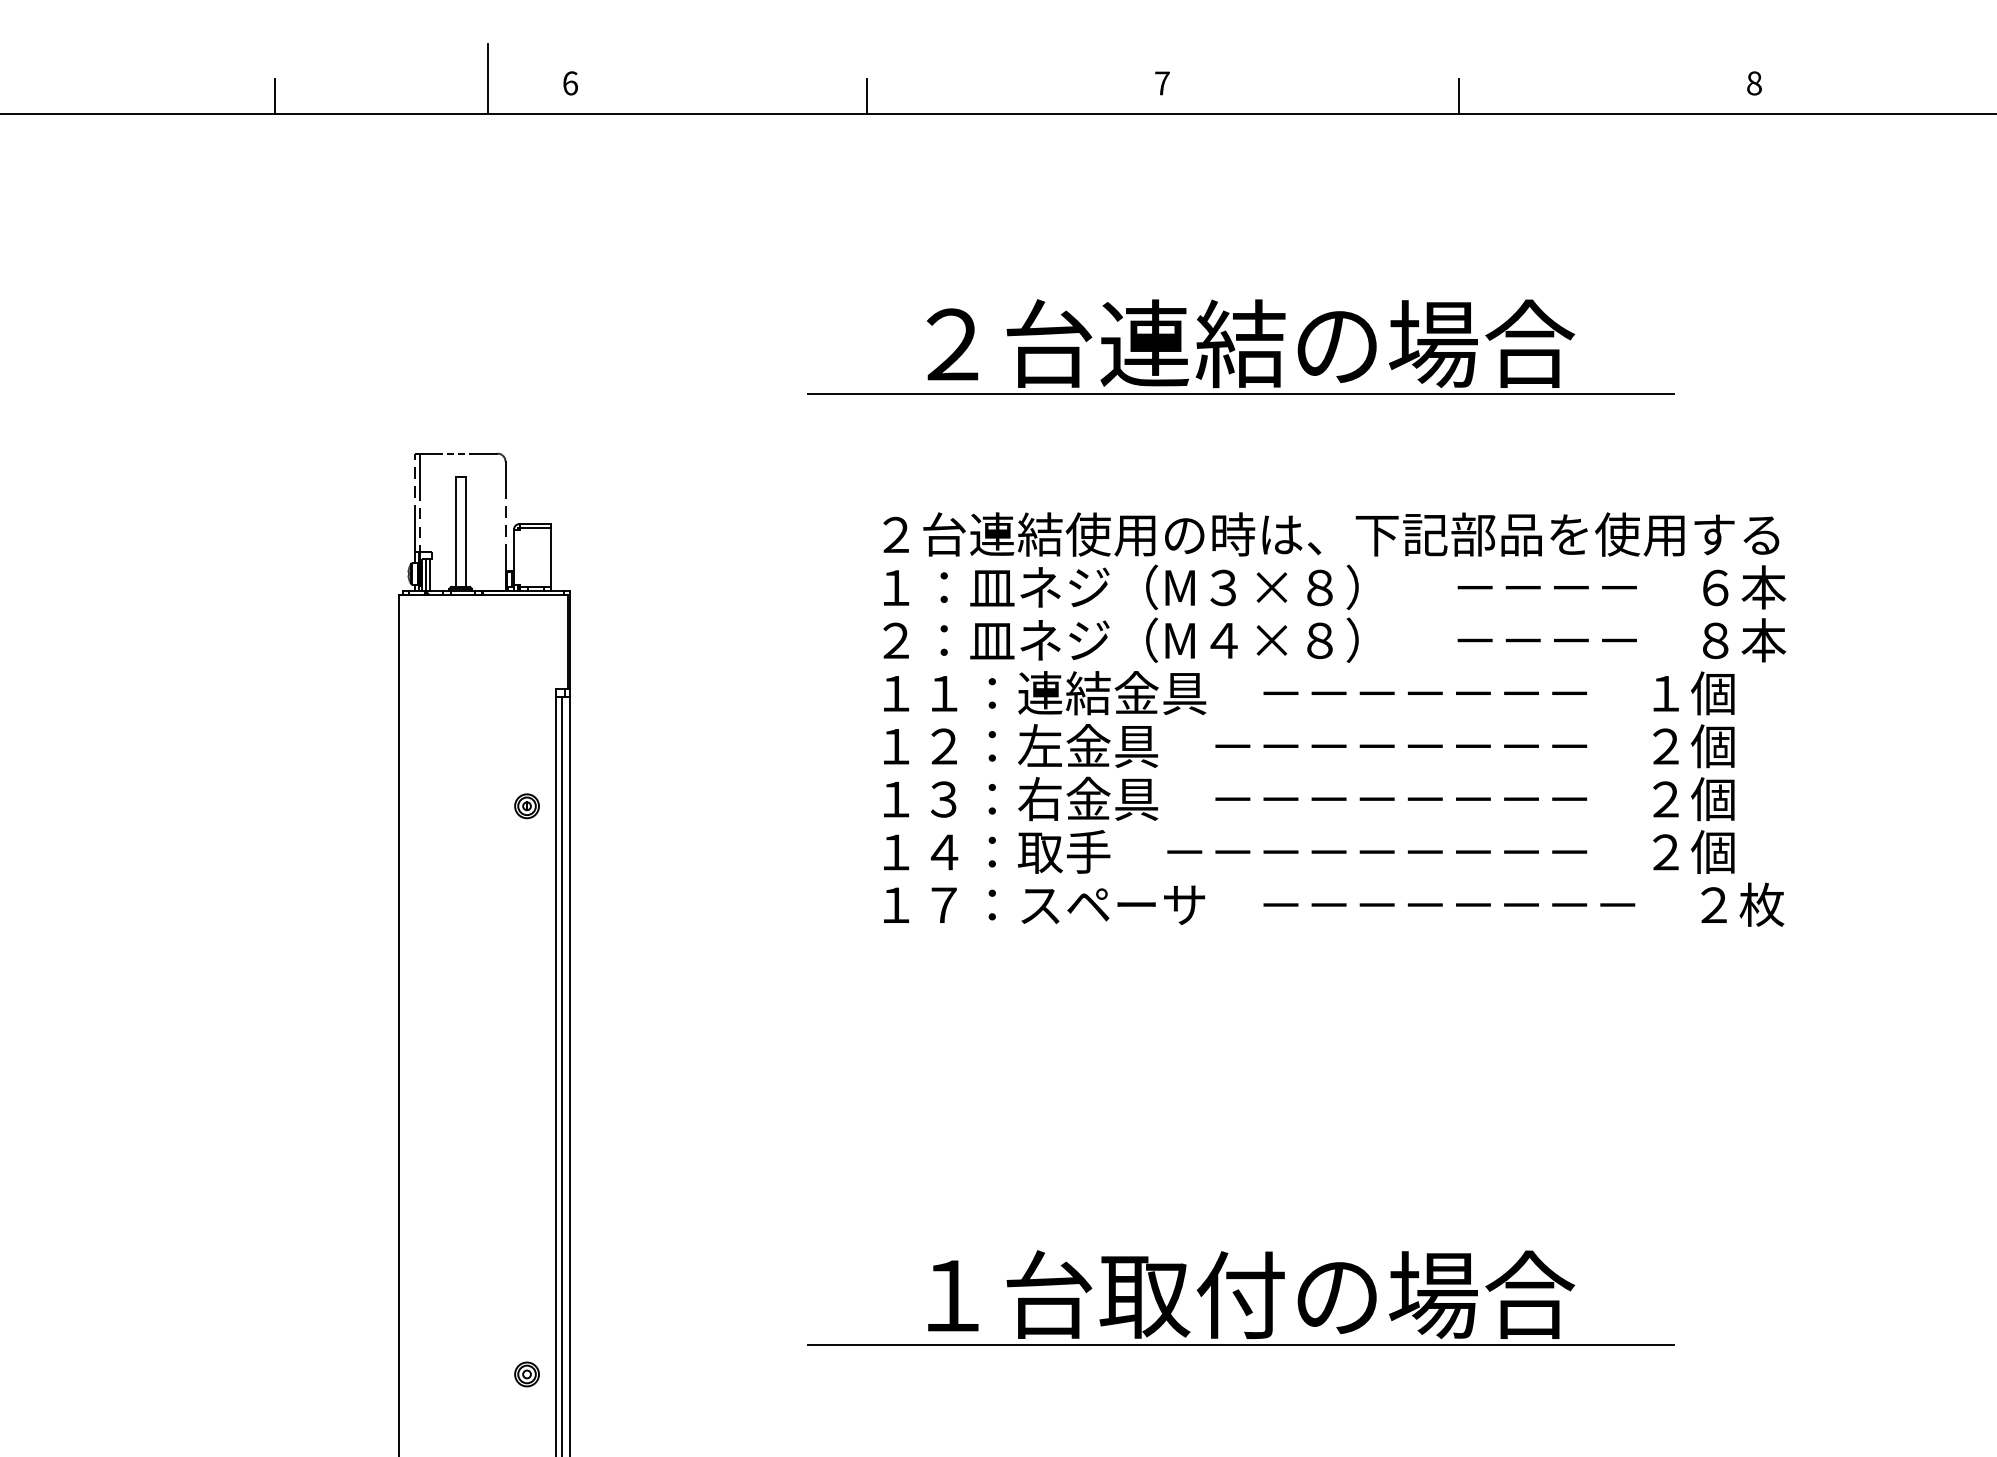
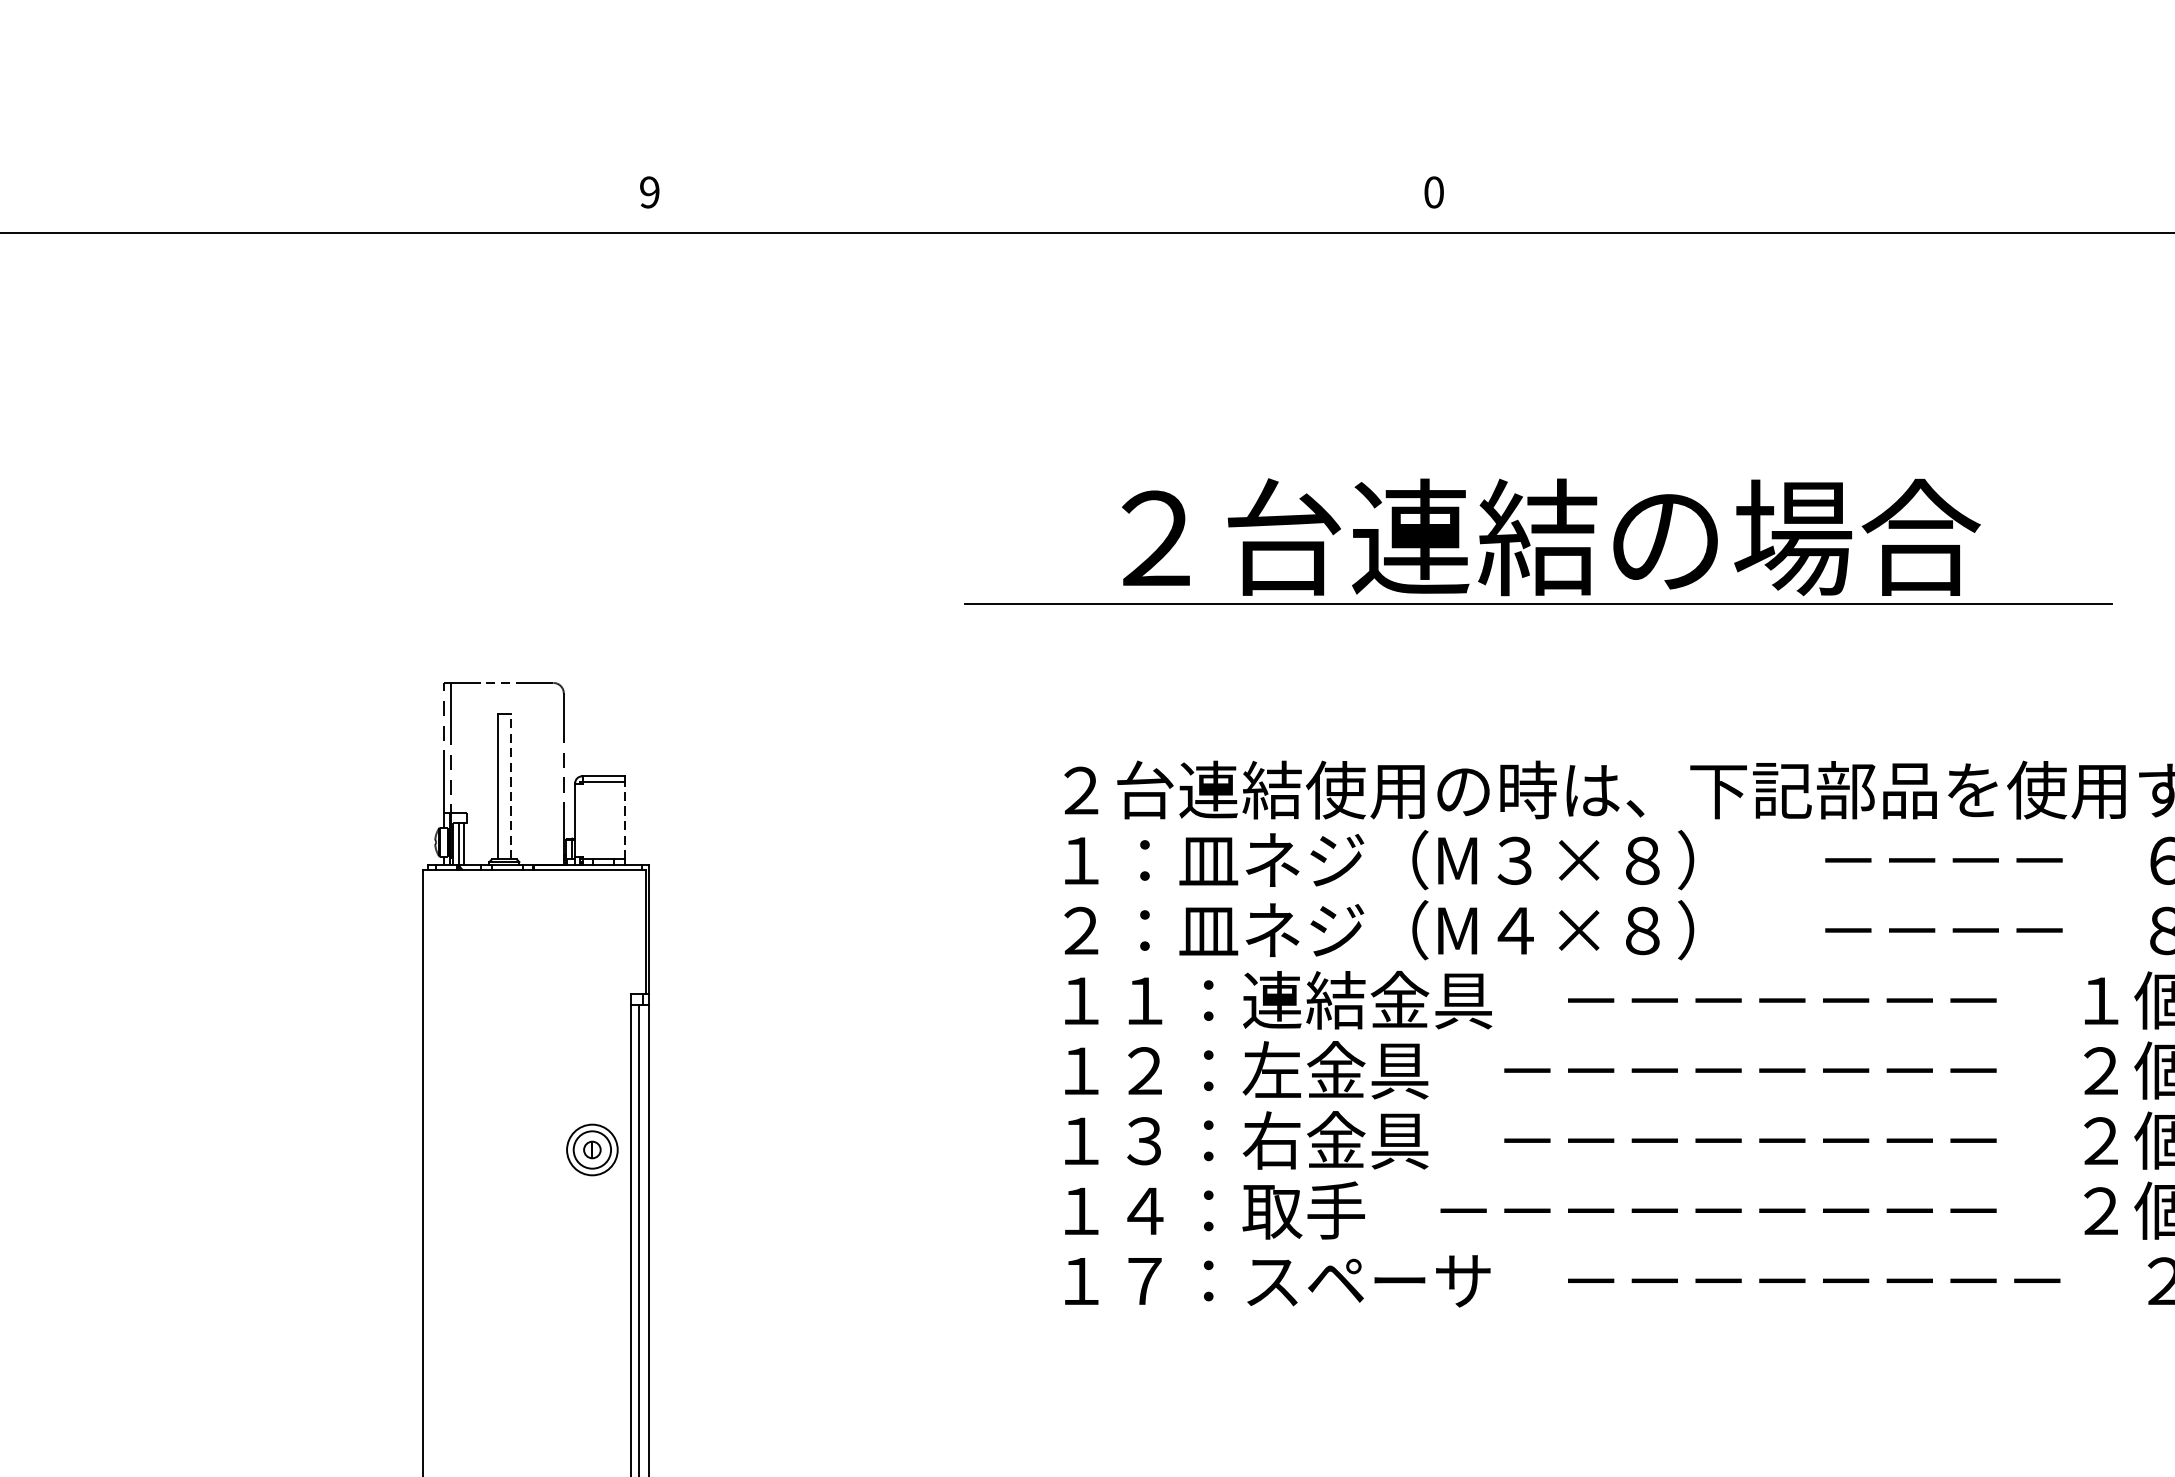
line: (488, 78) -> (541, 185), removed
text: (570, 83) -> (649, 192), 6 -> 9
text: (1162, 83) -> (1434, 192), 7 -> 0
line: (274, 96) -> (257, 209), removed
line: (866, 96) -> (1042, 209), removed
line: (1458, 96) -> (1826, 209), removed
line: (465, 532) -> (510, 787), solid -> dashed
line: (551, 557) -> (624, 820), solid -> dashed
part: (526, 806) -> (591, 1150), size x1.6

